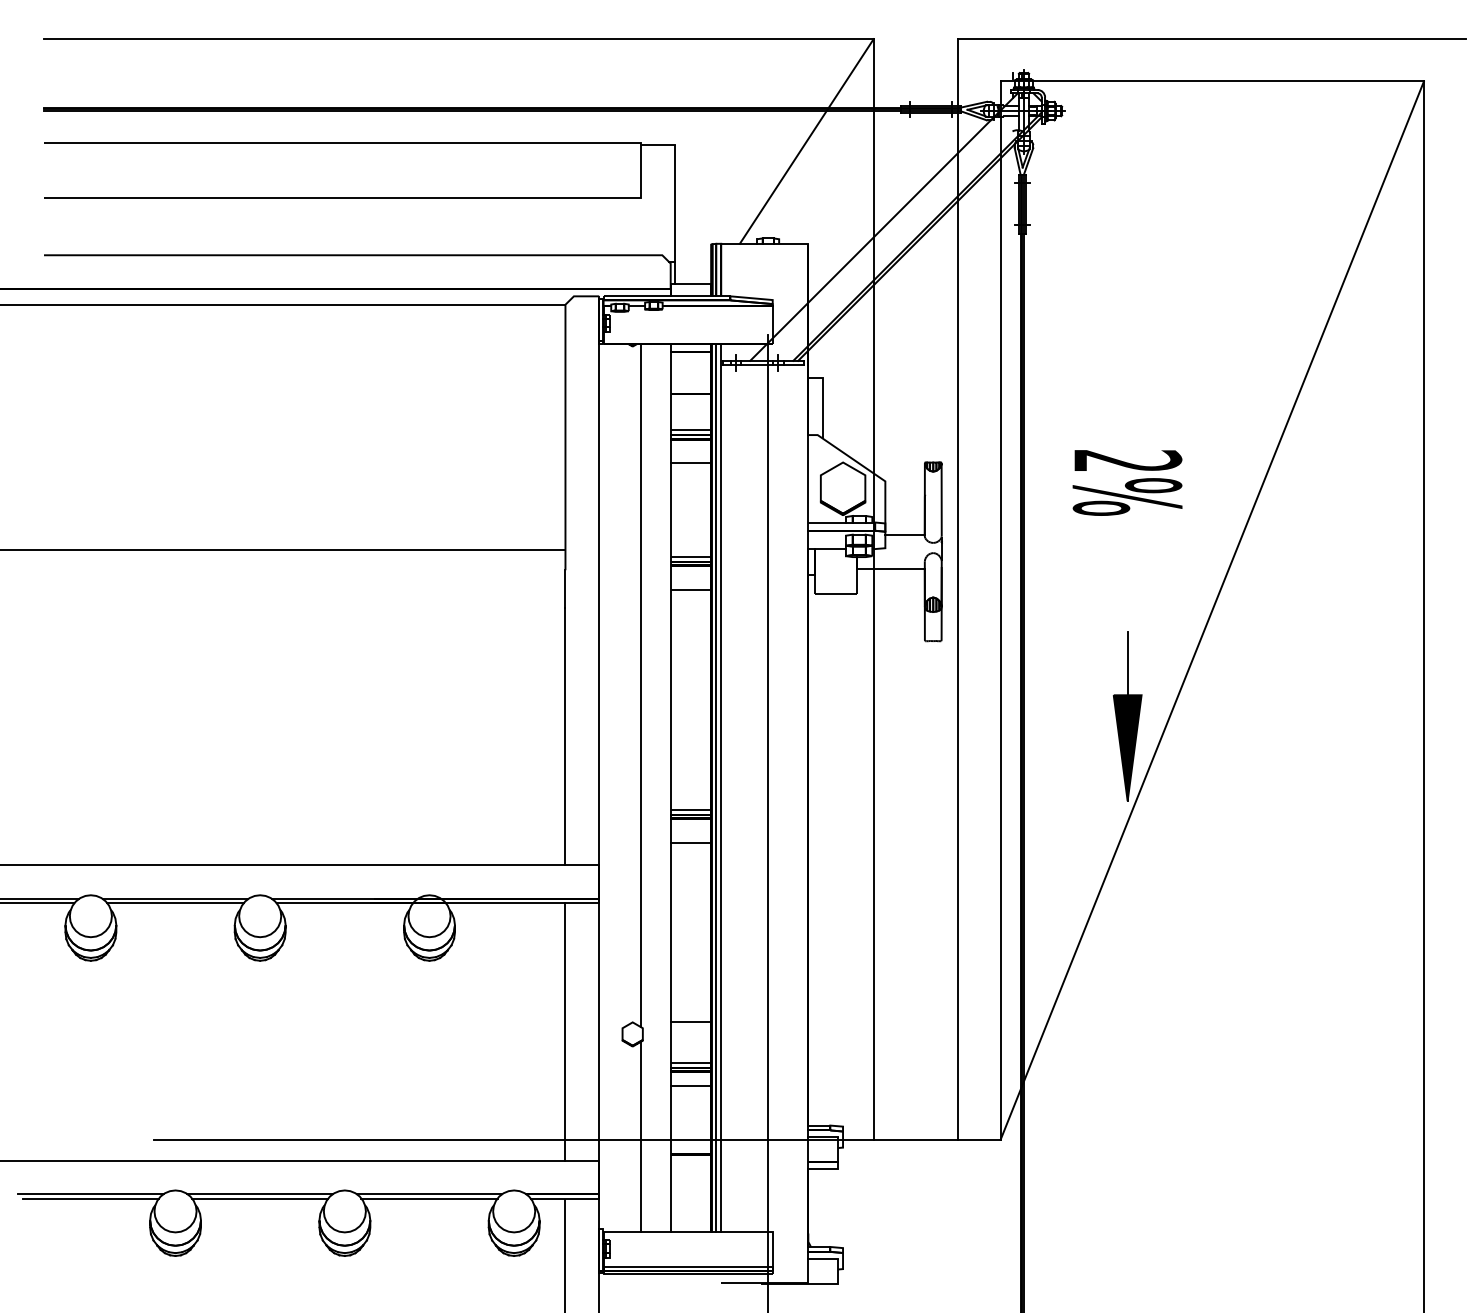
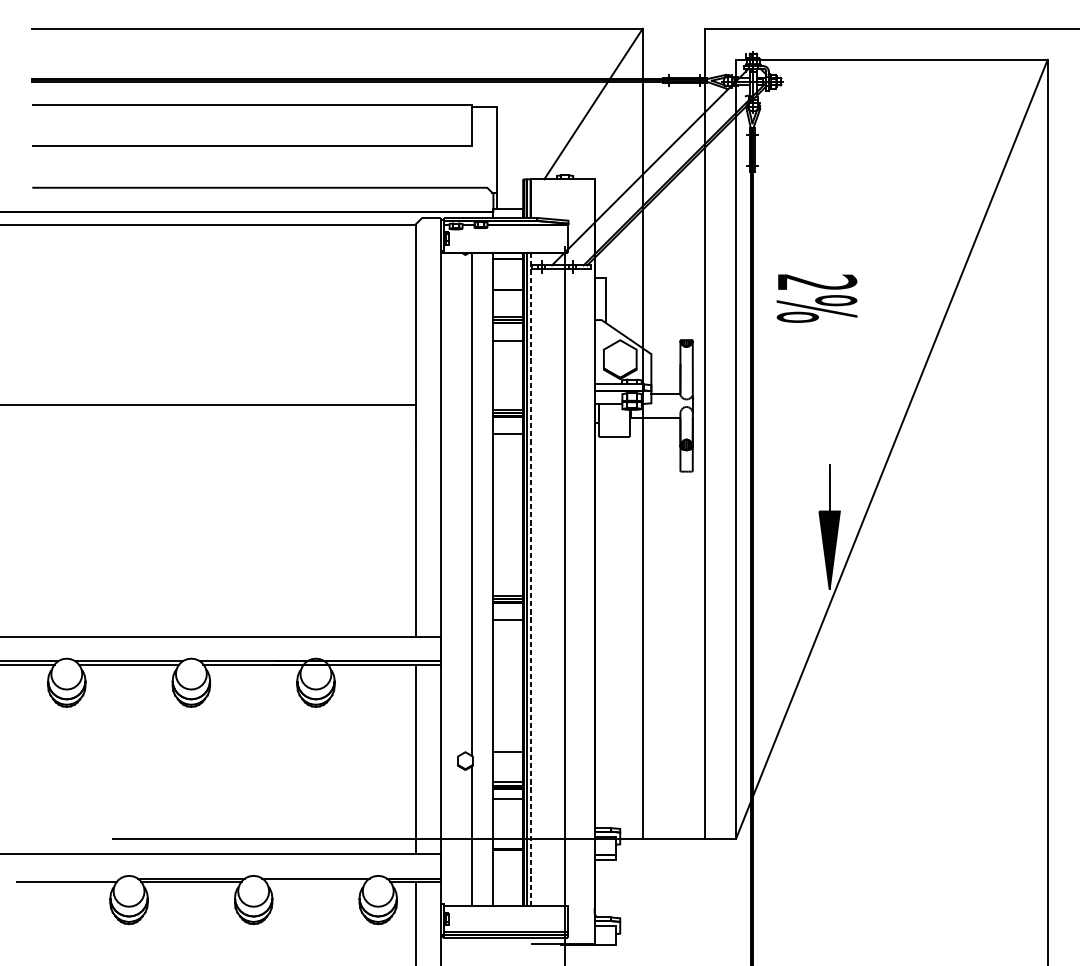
text: (1127, 482) -> (817, 298), moved
line: (721, 788) -> (530, 580), solid -> dashed
line: (90, 1194) -> (66, 878), removed
line: (429, 1198) -> (315, 881), removed

